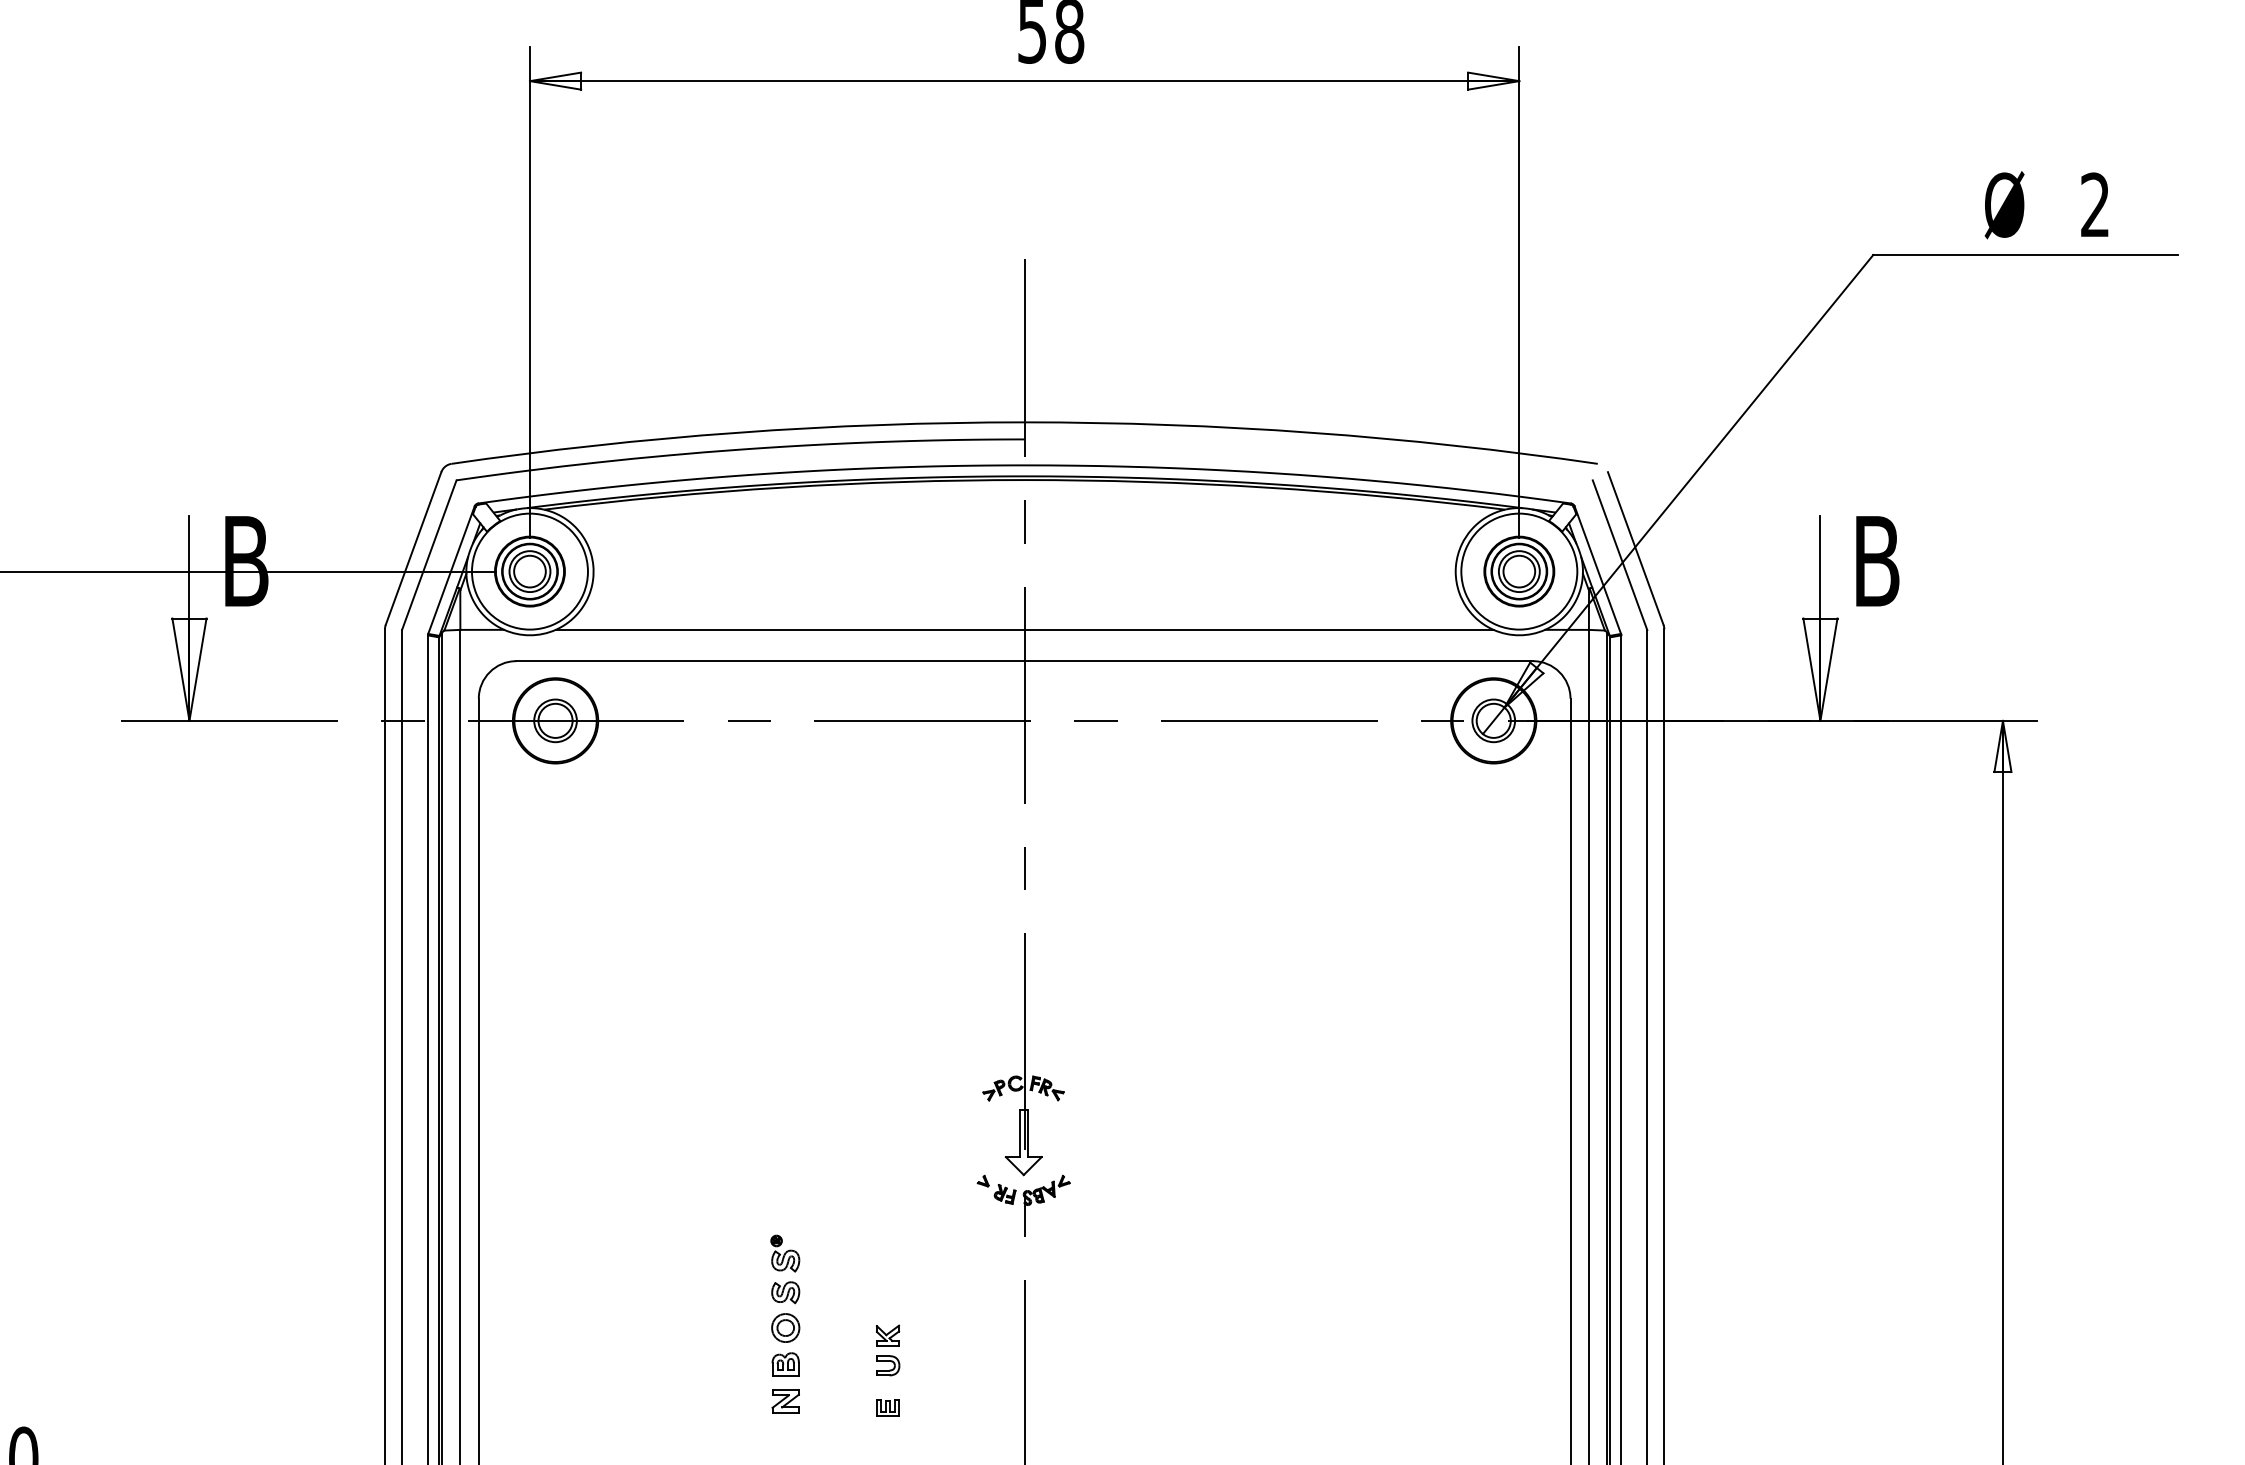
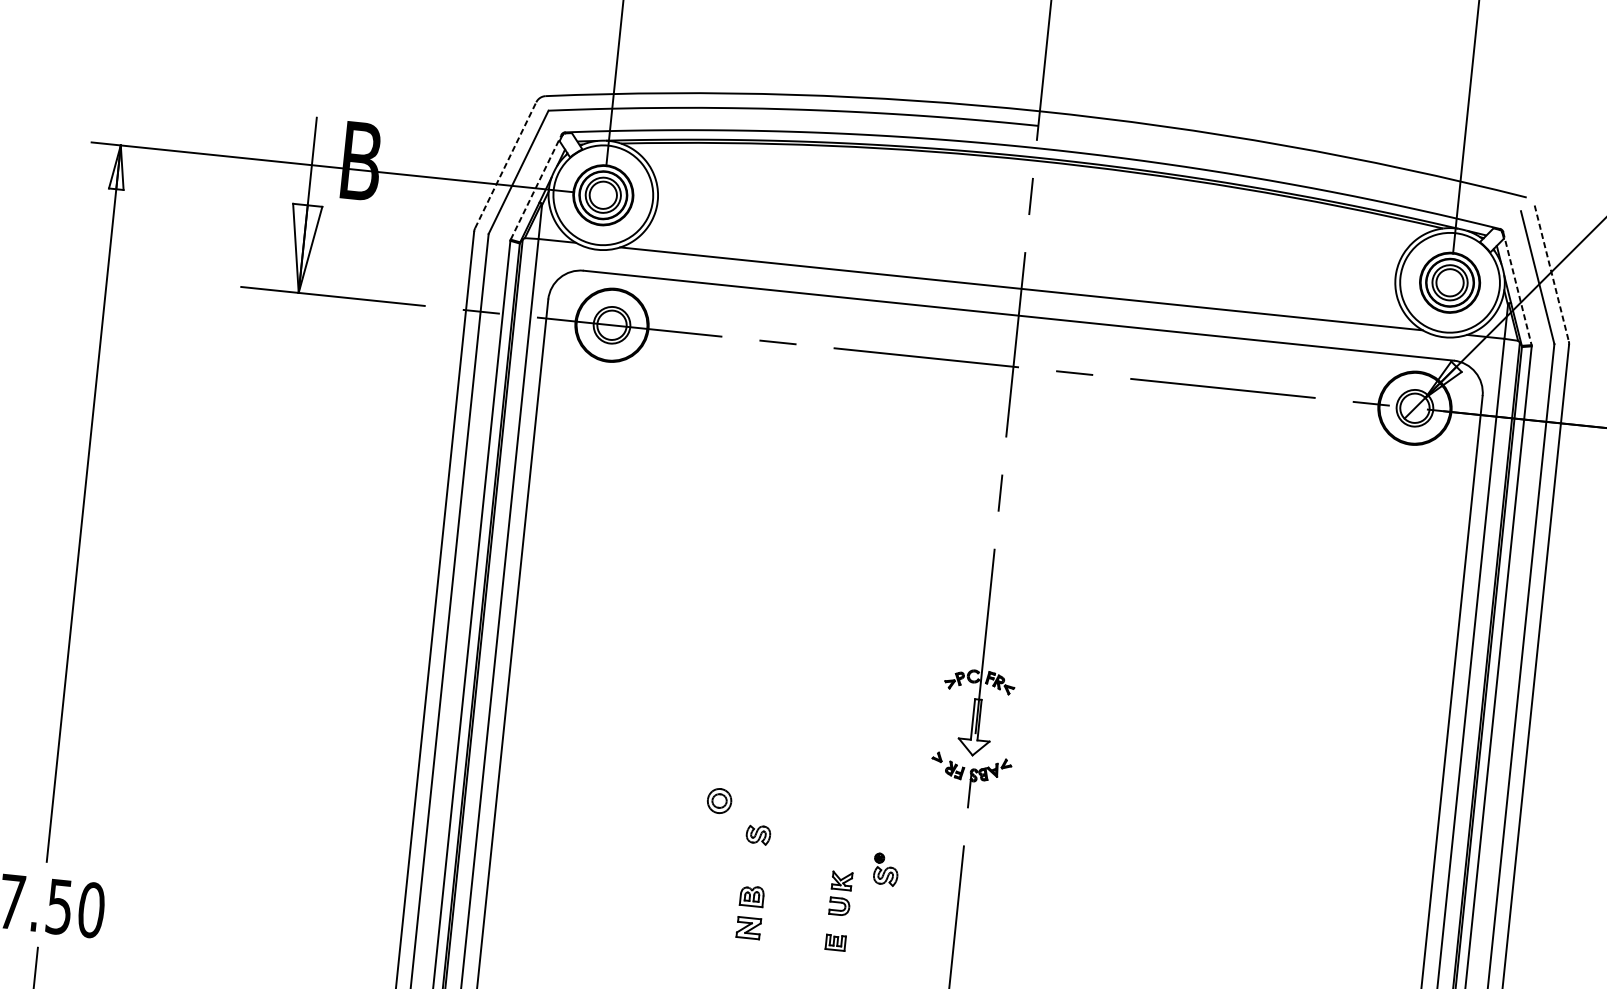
line: (413, 548) -> (505, 165), solid -> dashed
line: (1635, 549) -> (1551, 274), solid -> dashed
line: (451, 570) -> (536, 187), solid -> dashed
line: (1597, 570) -> (1517, 288), solid -> dashed
part: (785, 1253) -> (886, 869), moved
part: (785, 1327) -> (719, 800), moved

